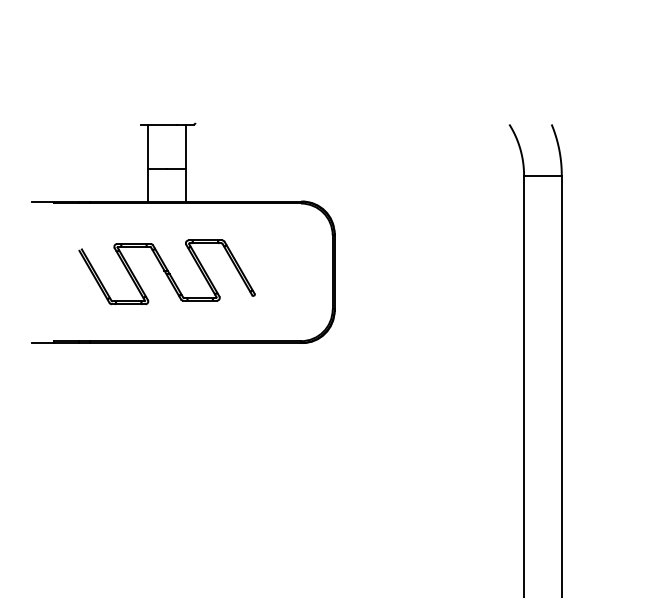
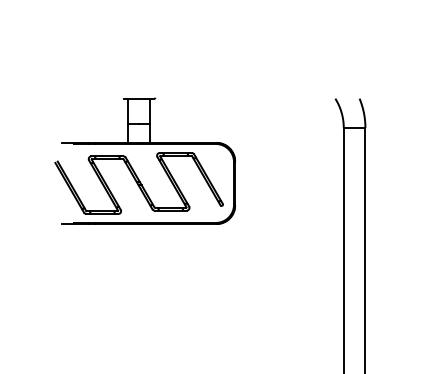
part: (166, 272) -> (138, 183), size x1.67

